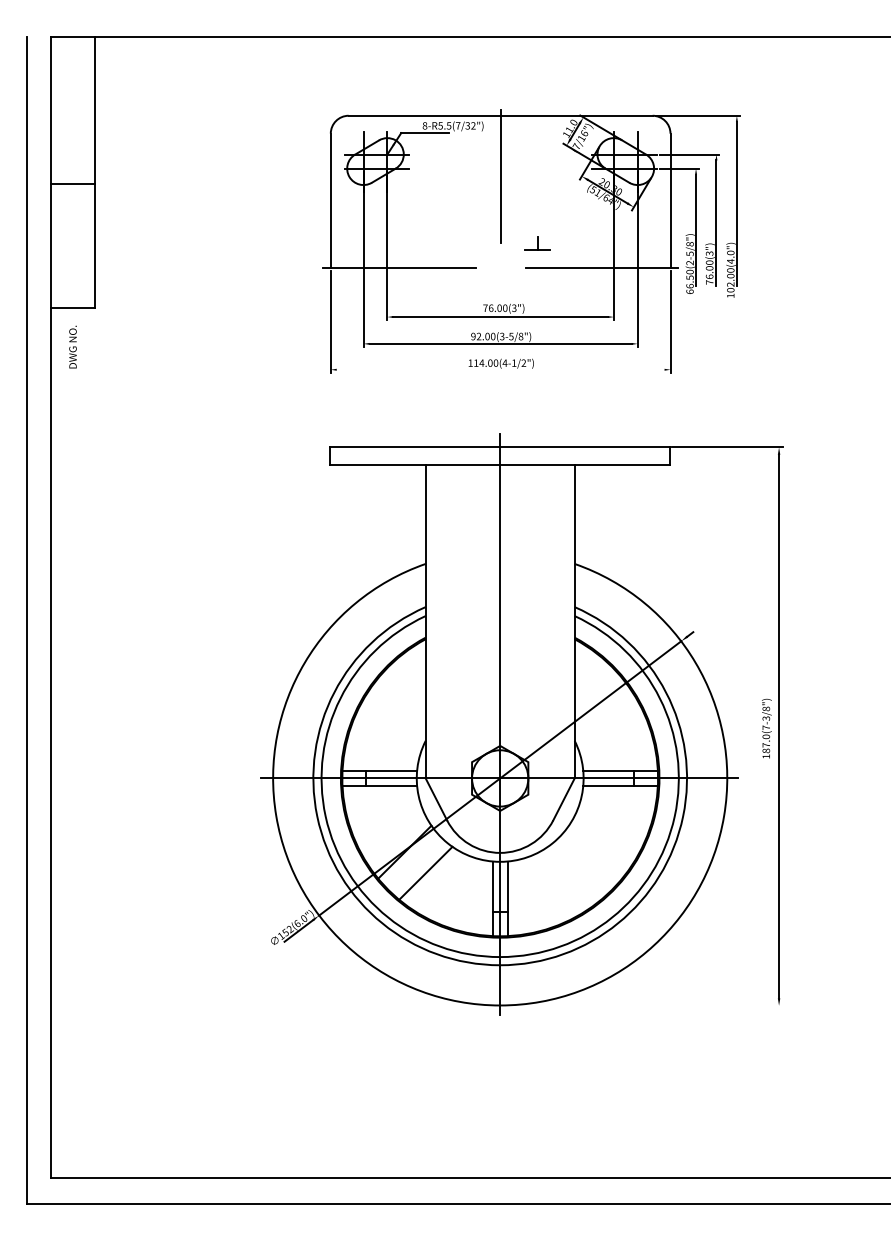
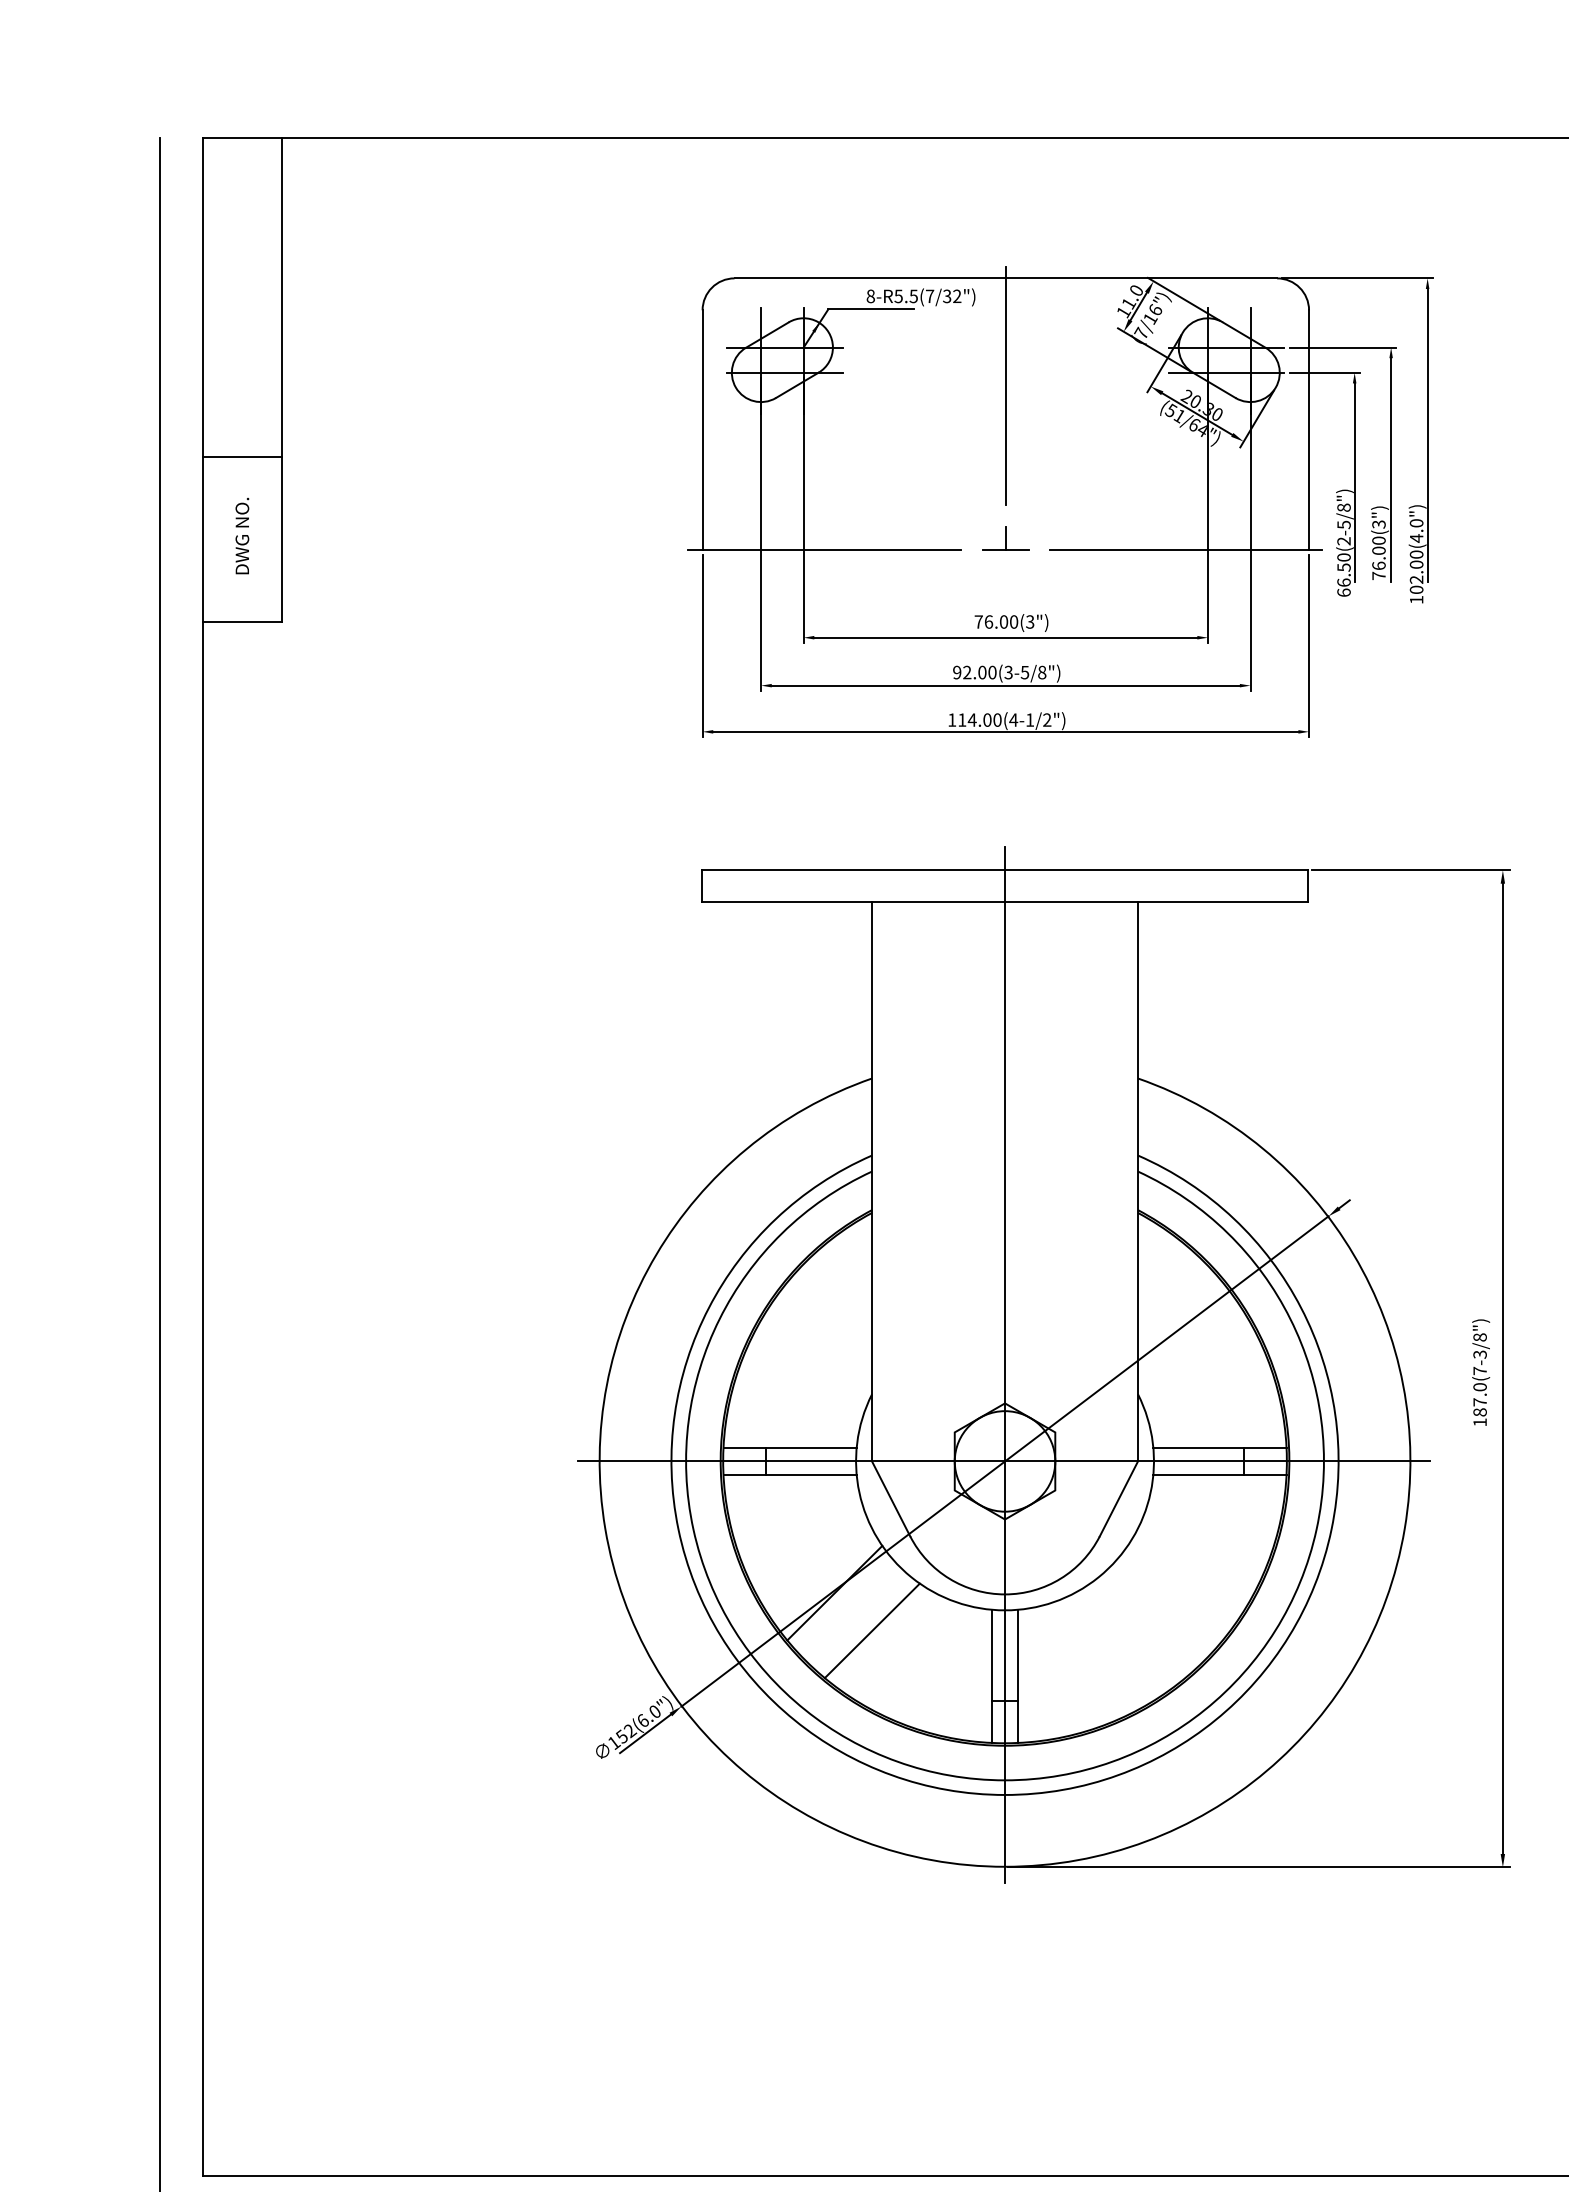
line: (72, 184) -> (241, 458), moved
part: (537, 243) -> (1005, 538), moved
text: (72, 346) -> (241, 534), moved
line: (500, 369) -> (1005, 731), added
line: (642, 1005) -> (1259, 1866), added

